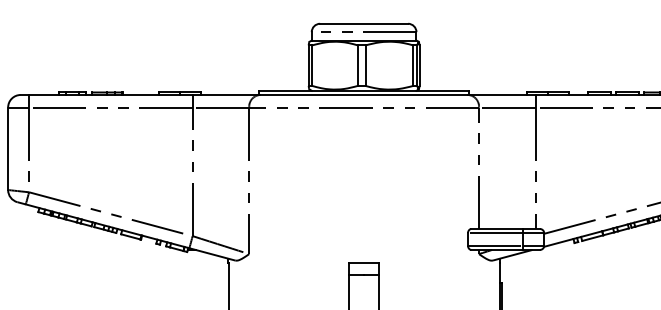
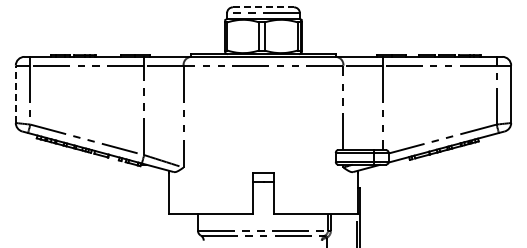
line: (364, 24) -> (263, 7), solid -> dashed
line: (7, 149) -> (15, 94), solid -> dashed

